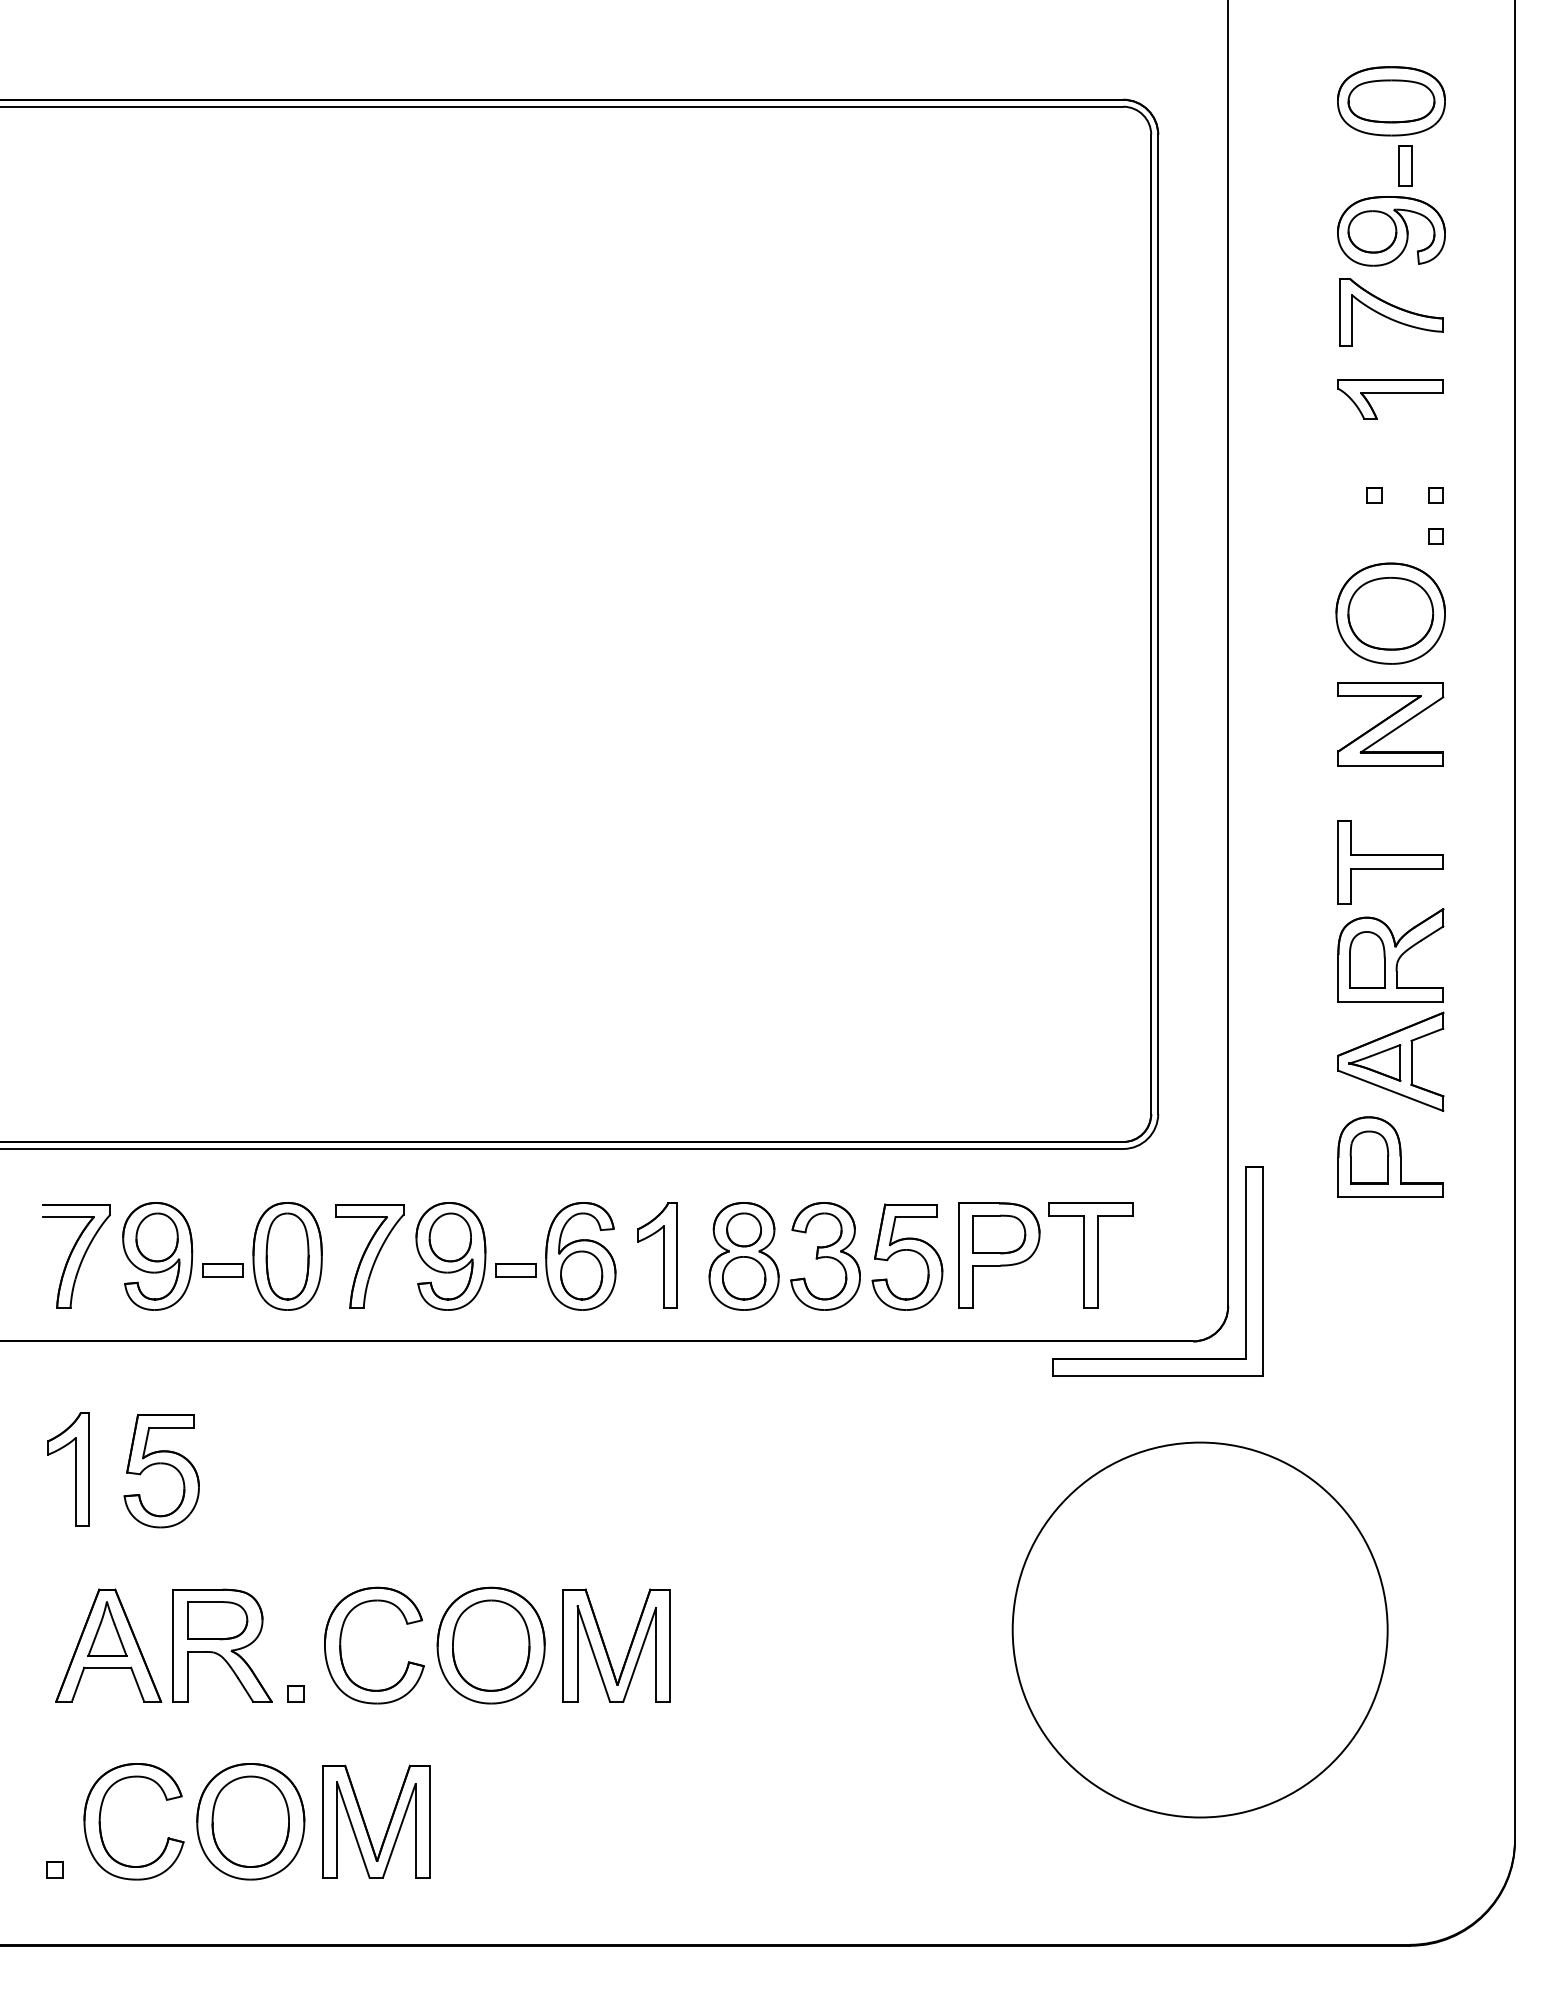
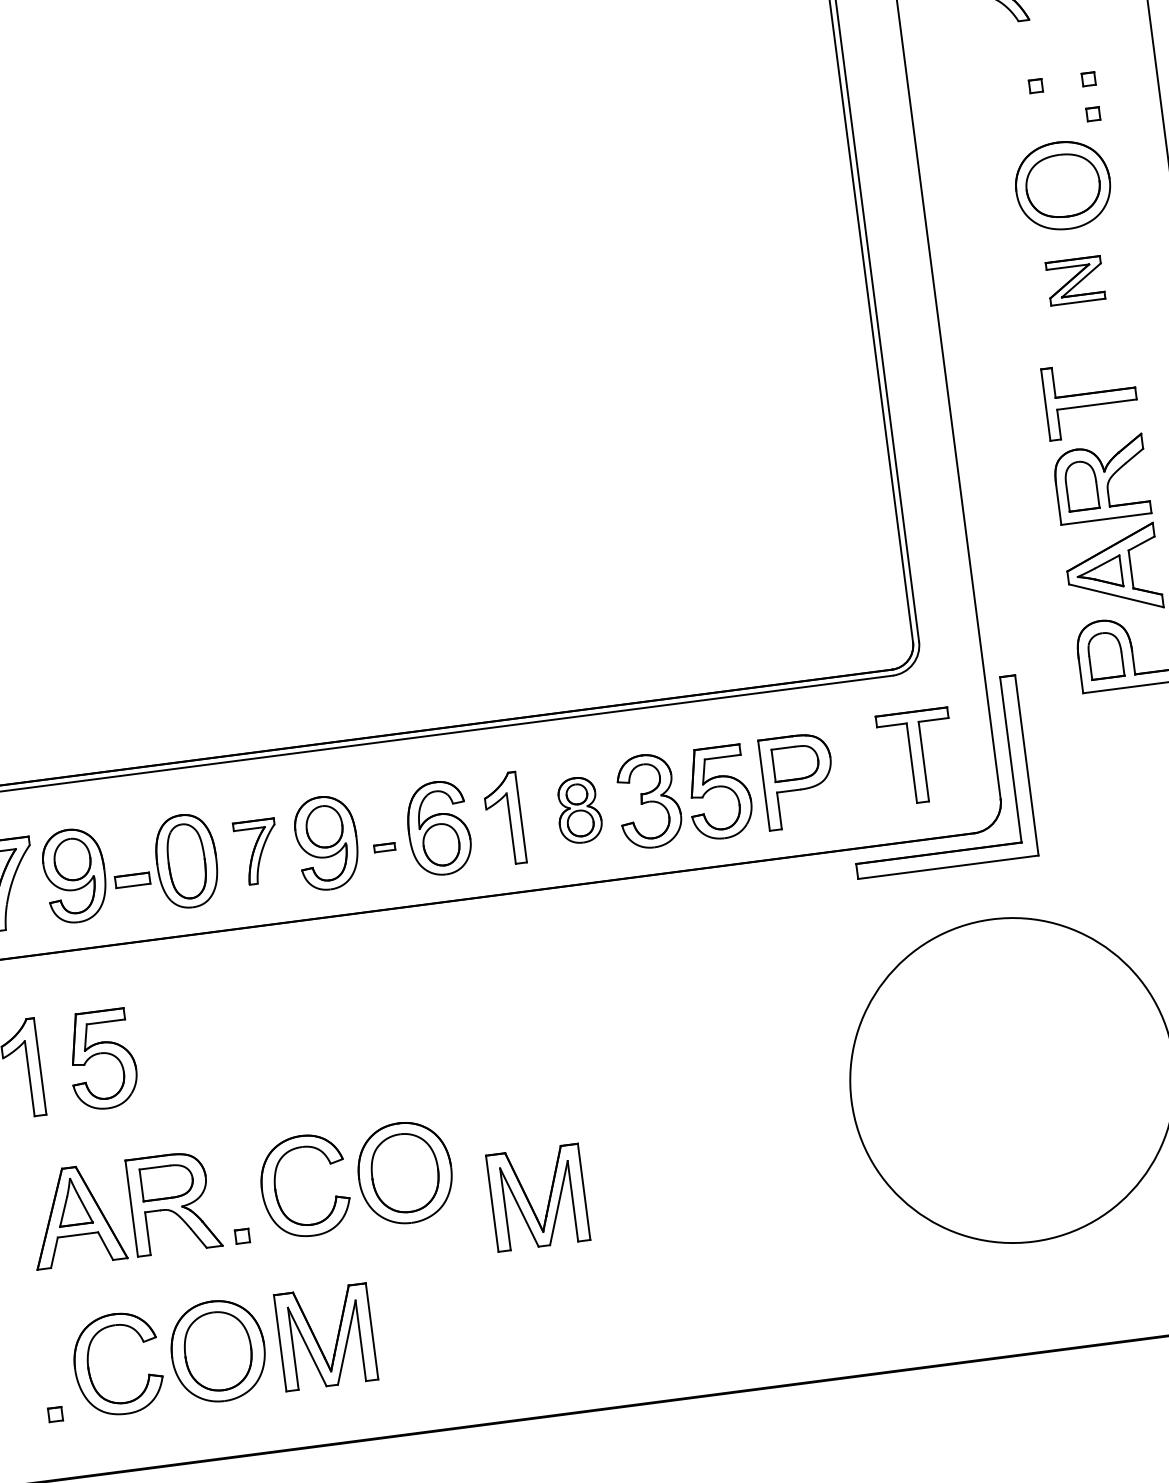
part: (1390, 724) -> (1075, 281), size x0.6
part: (1090, 1255) -> (916, 756), moved
part: (369, 1256) -> (257, 852), size x0.7
part: (743, 1256) -> (578, 810), size x0.7
part: (515, 1270) -> (384, 847), size x0.6
part: (606, 1648) -> (529, 1201), moved

